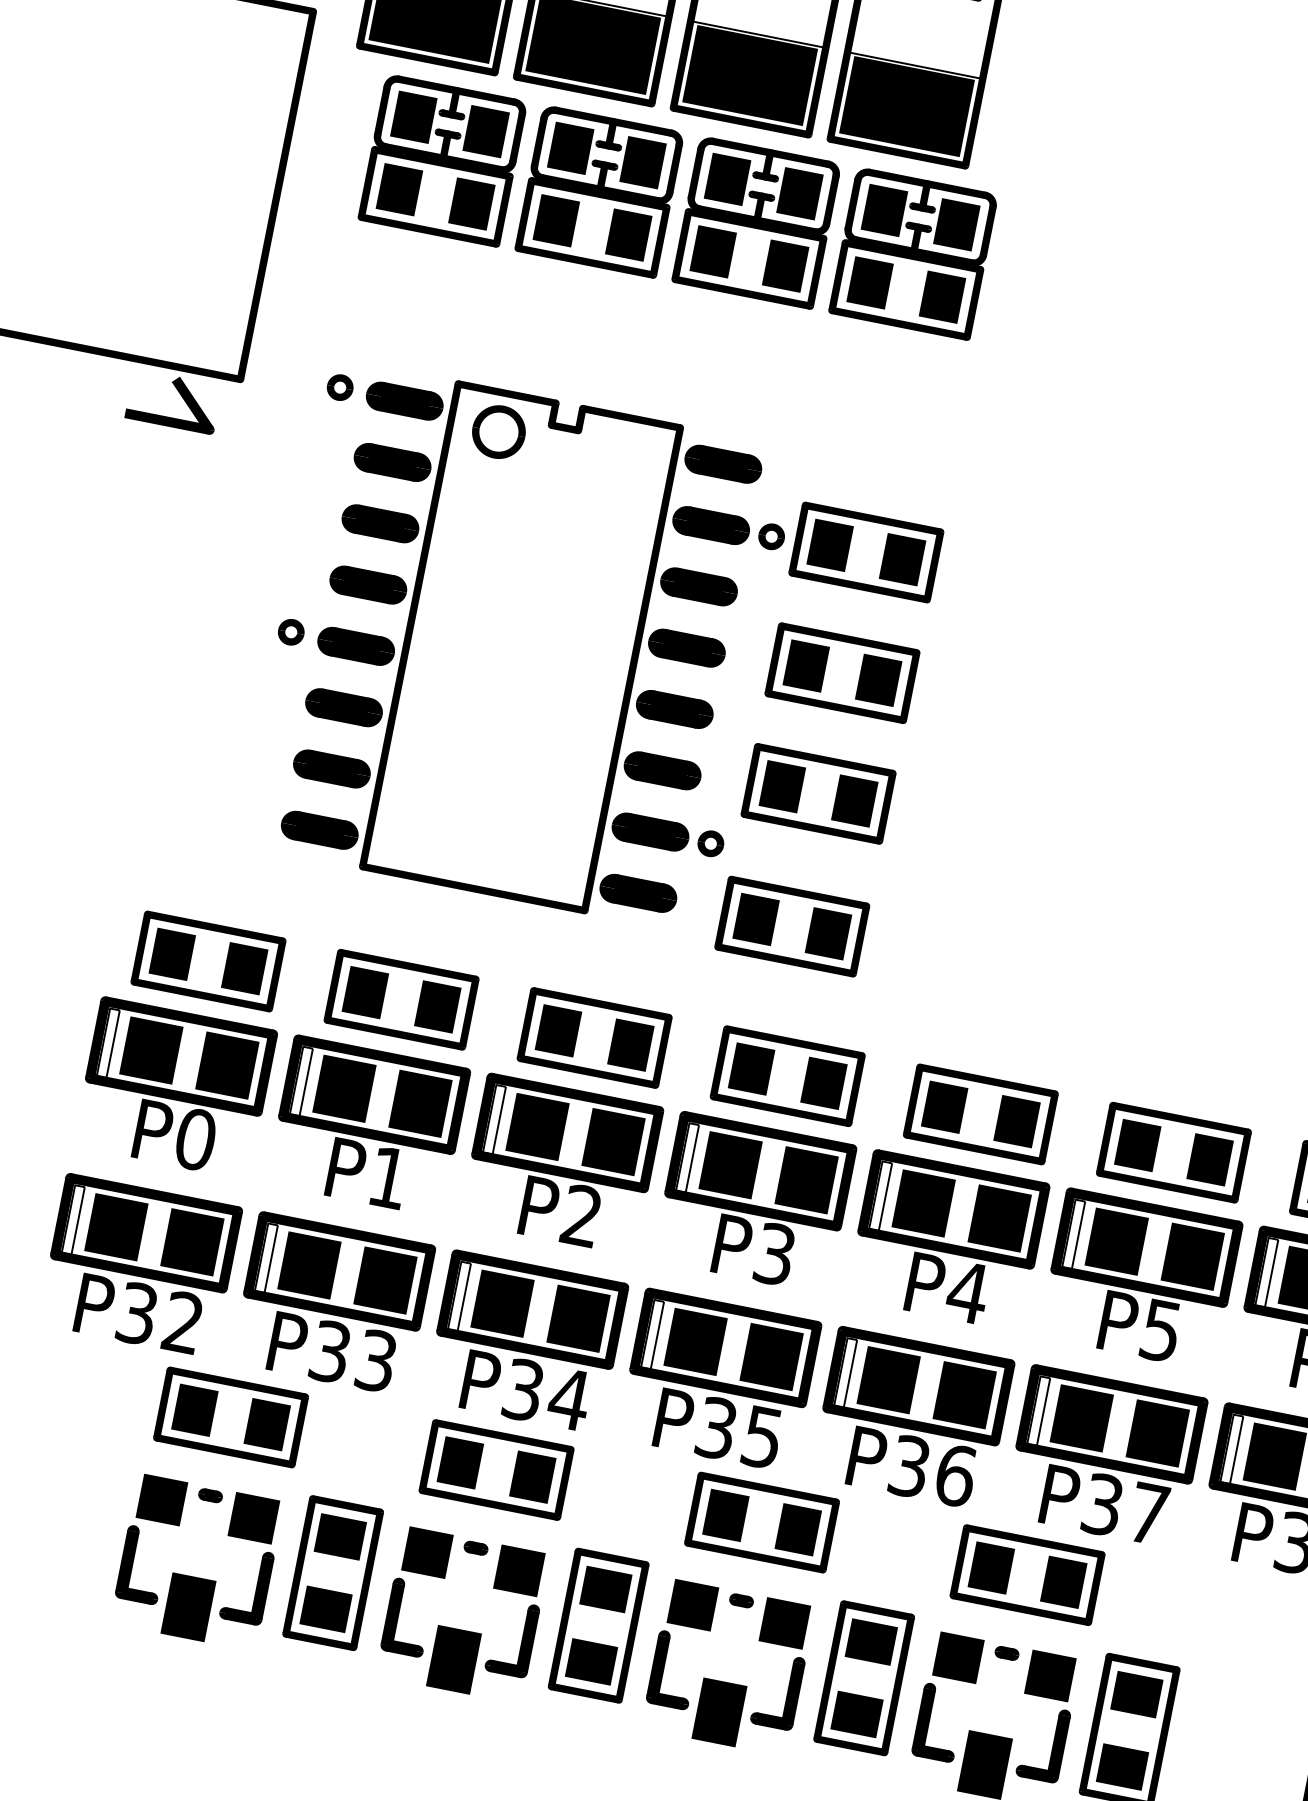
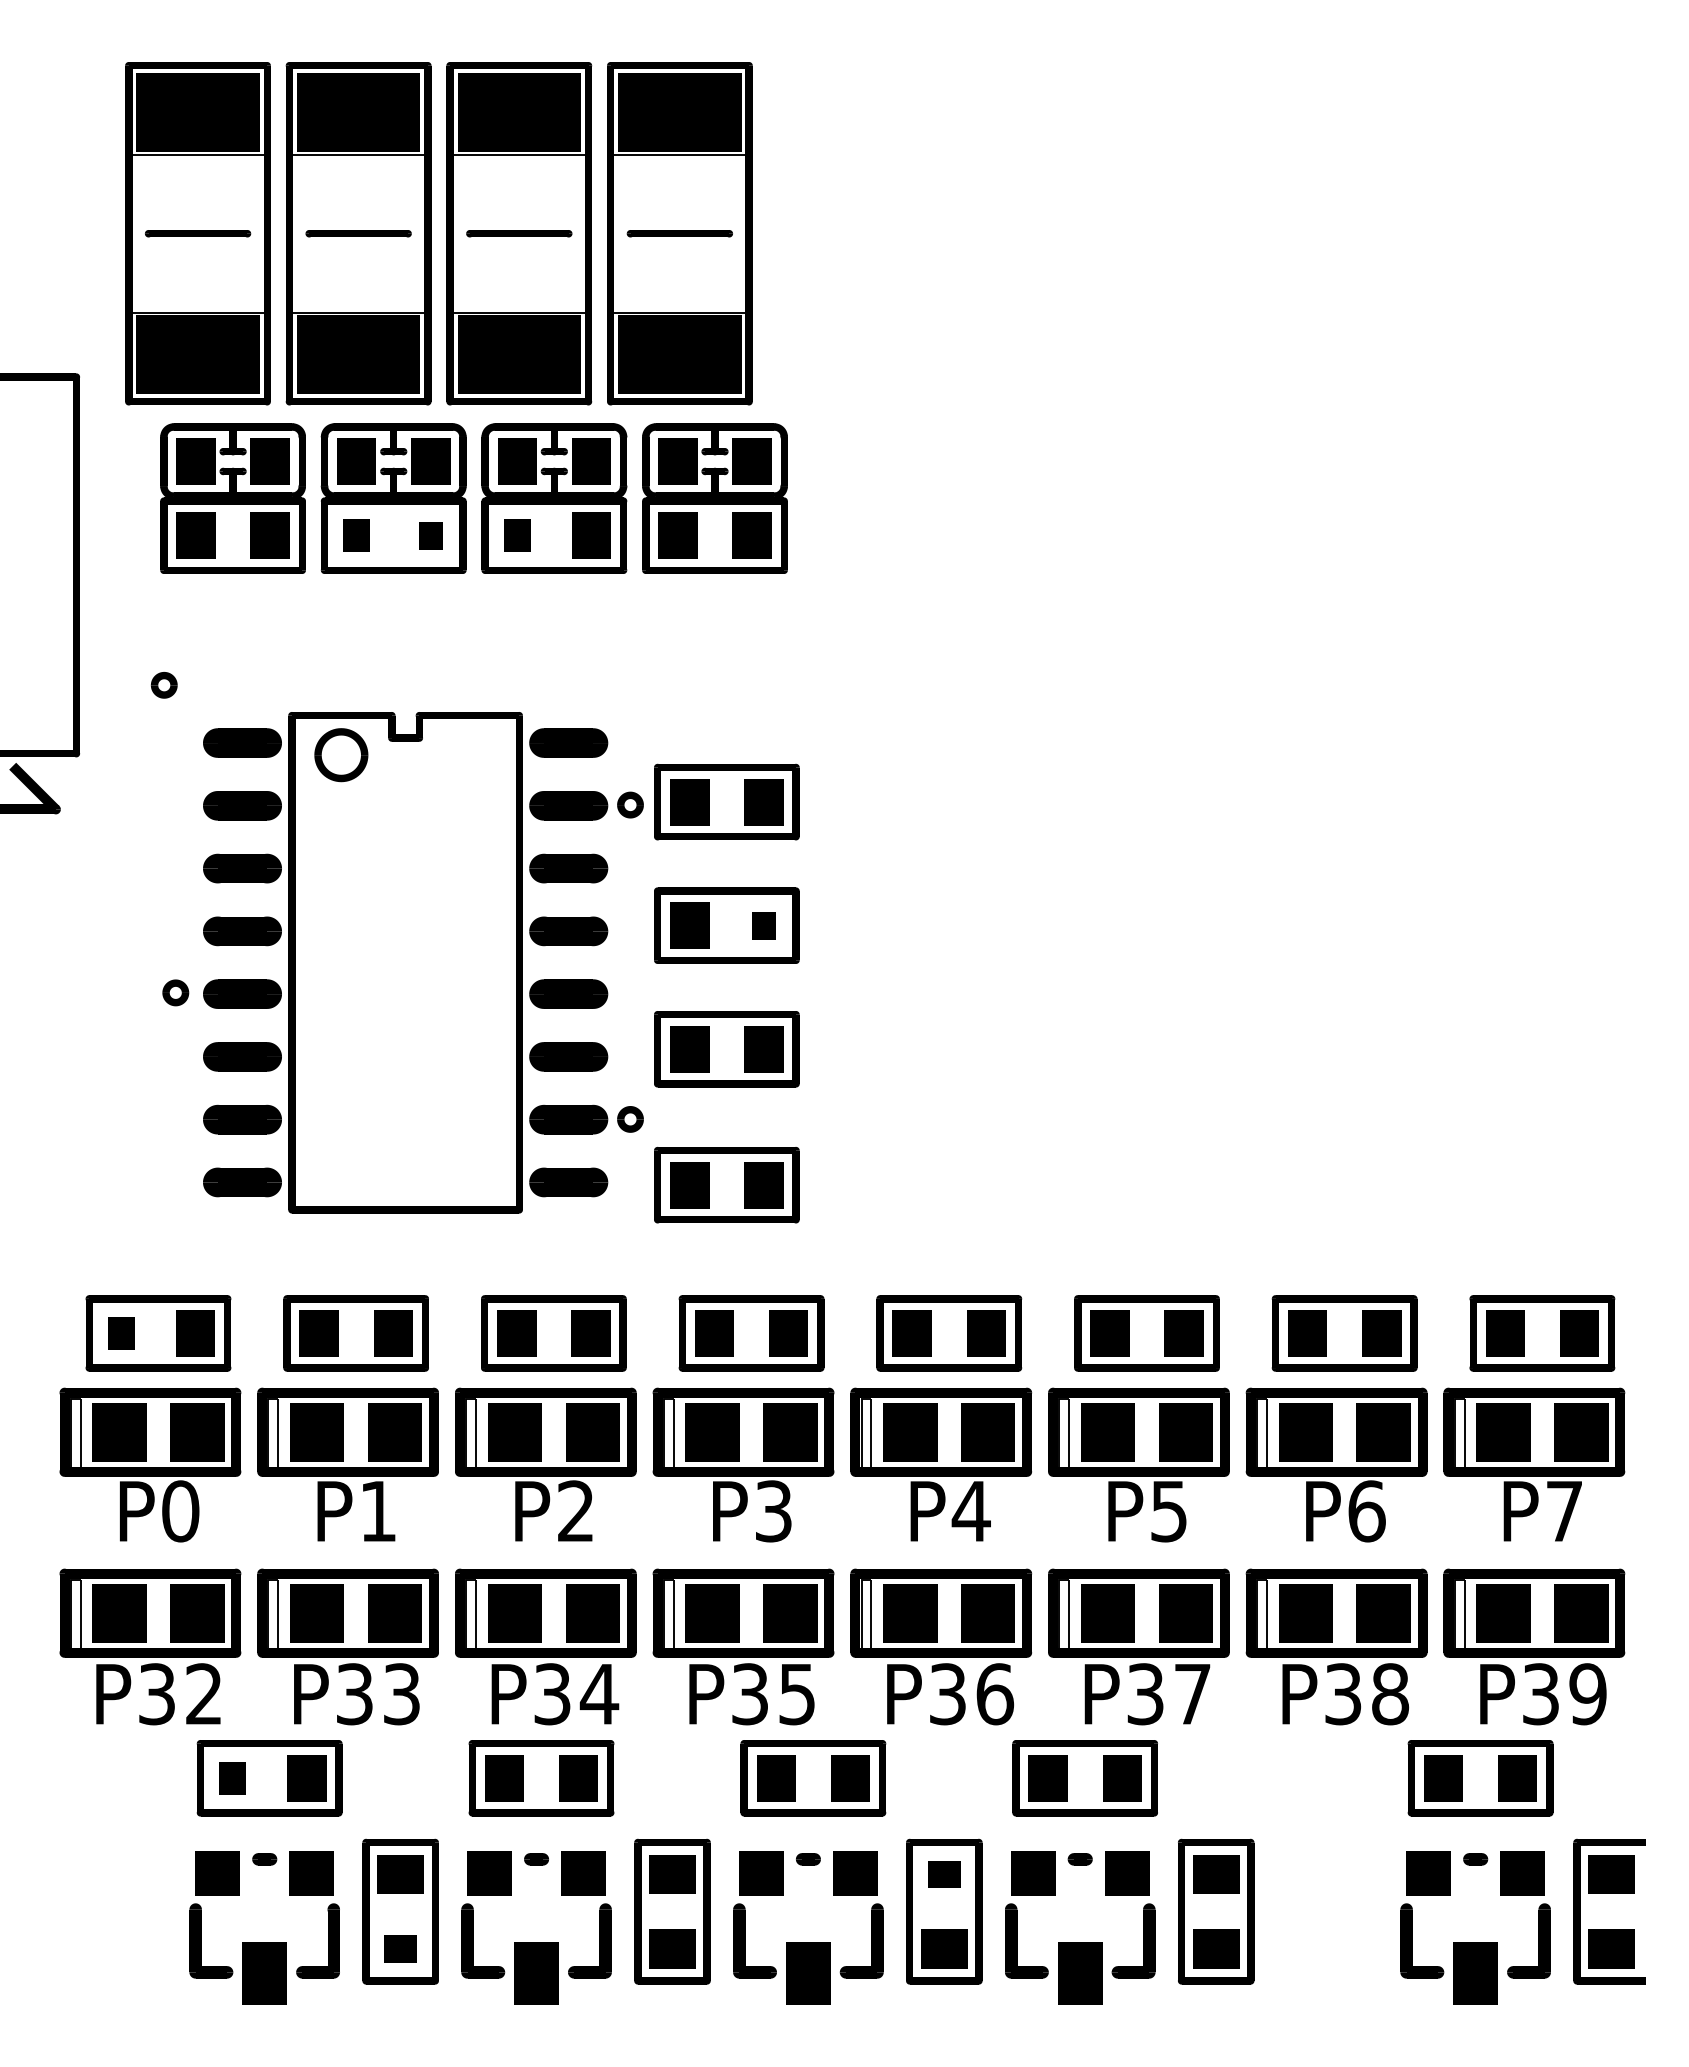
part: (556, 220) -> (356, 535), size x0.7
part: (628, 234) -> (430, 535), size x0.6
part: (713, 251) -> (517, 535), size x0.7
part: (339, 387) -> (163, 685), moved
part: (878, 680) -> (763, 925), size x0.6
part: (172, 954) -> (121, 1333), size x0.7
part: (194, 1410) -> (232, 1778), size x0.7
part: (325, 1609) -> (400, 1948), size x0.7
part: (871, 1641) -> (944, 1874), size x0.7

